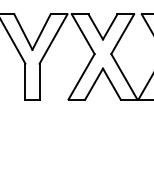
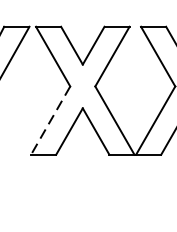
line: (81, 77) -> (50, 121), solid -> dashed

